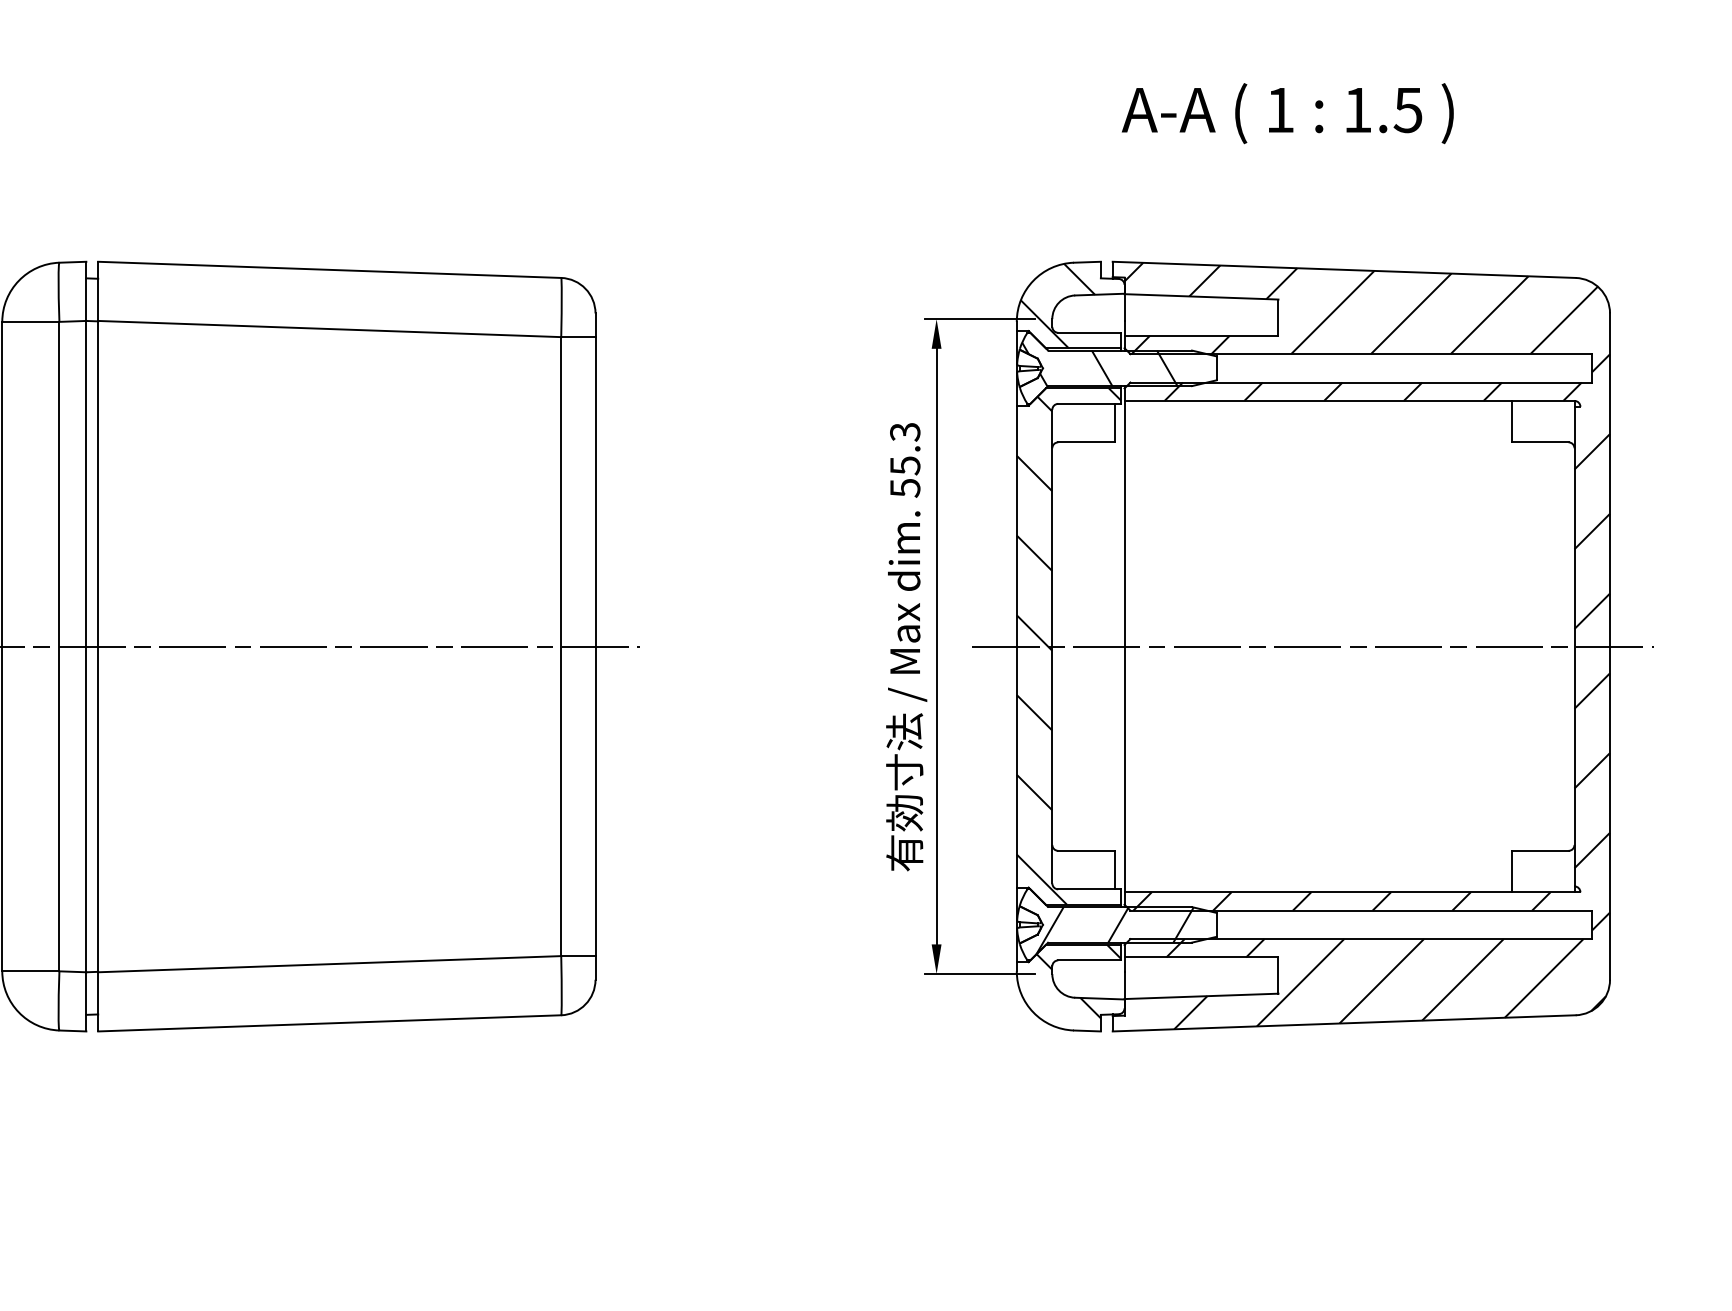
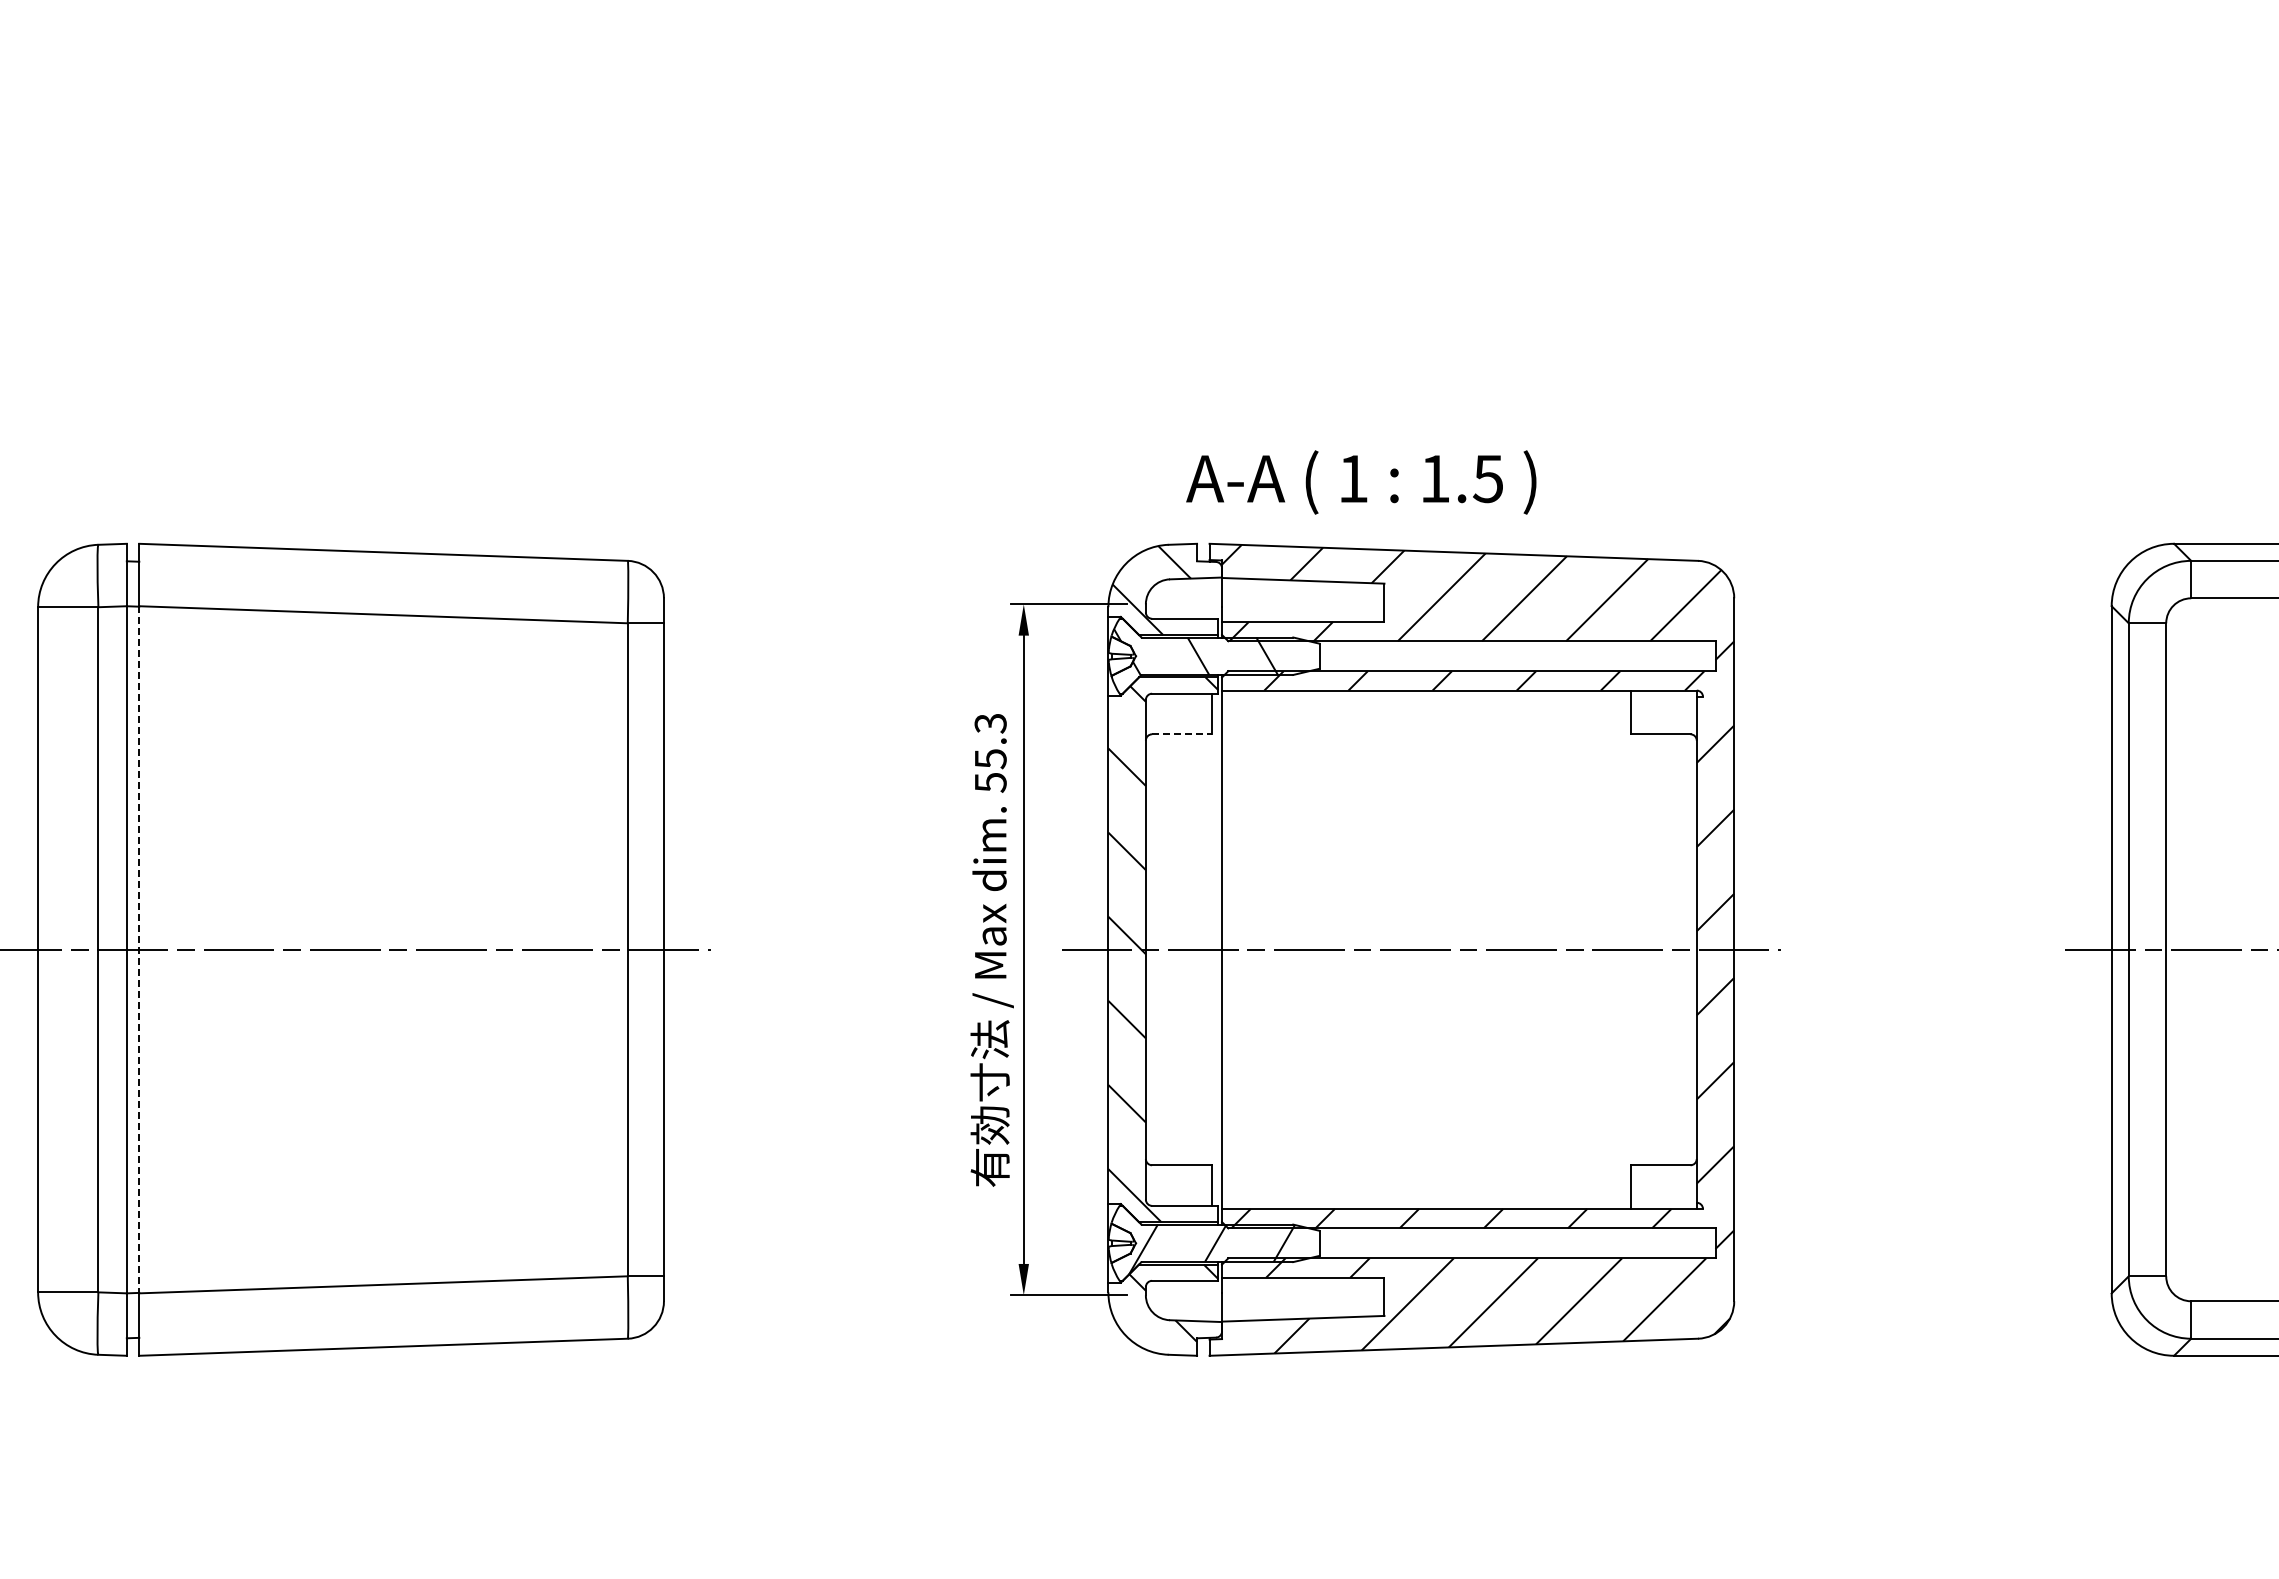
text: (1287, 113) -> (1361, 482), moved
line: (1087, 442) -> (1182, 734), solid -> dashed
line: (98, 646) -> (139, 949), solid -> dashed

